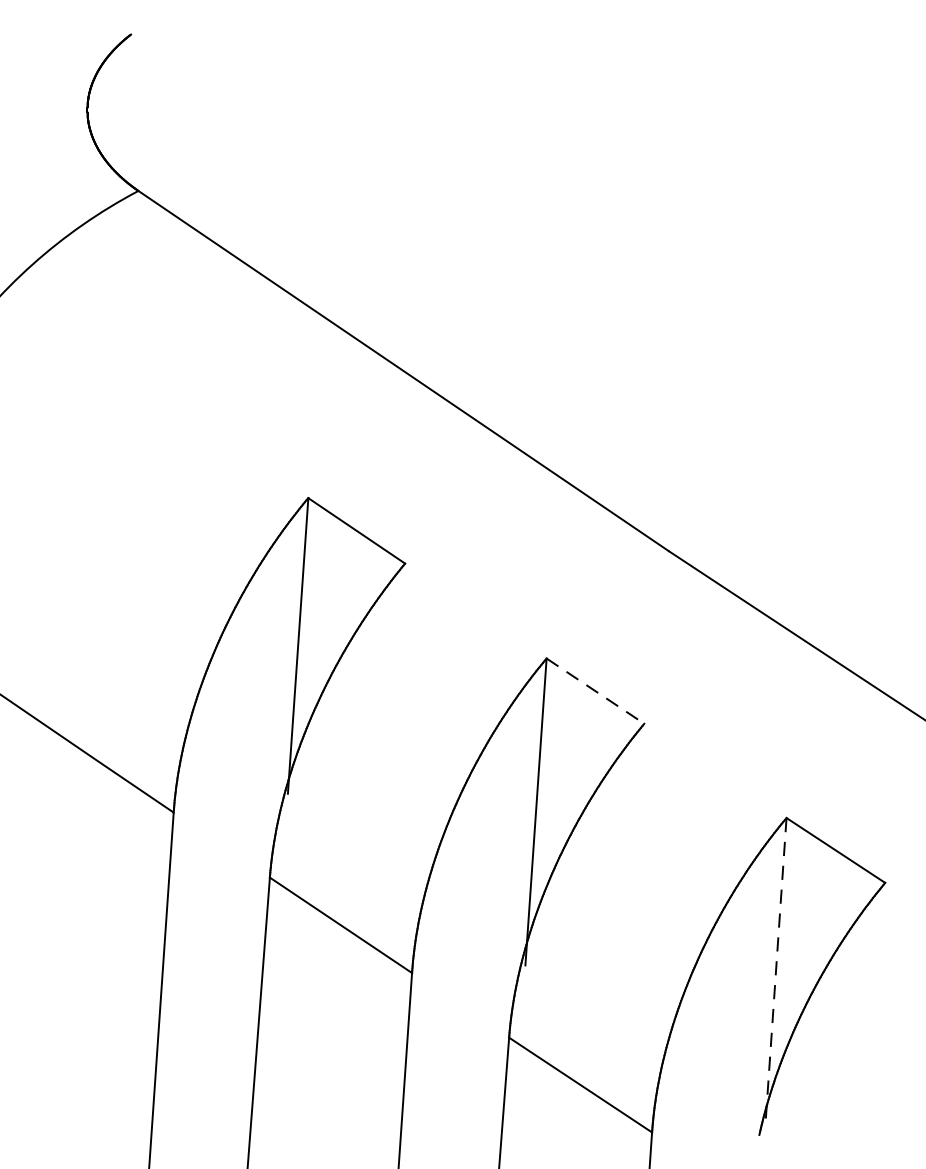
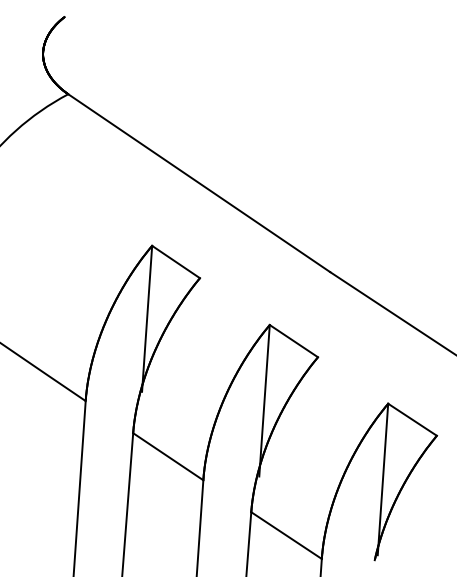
line: (594, 691) -> (293, 341), dashed -> solid
line: (775, 971) -> (382, 479), dashed -> solid

